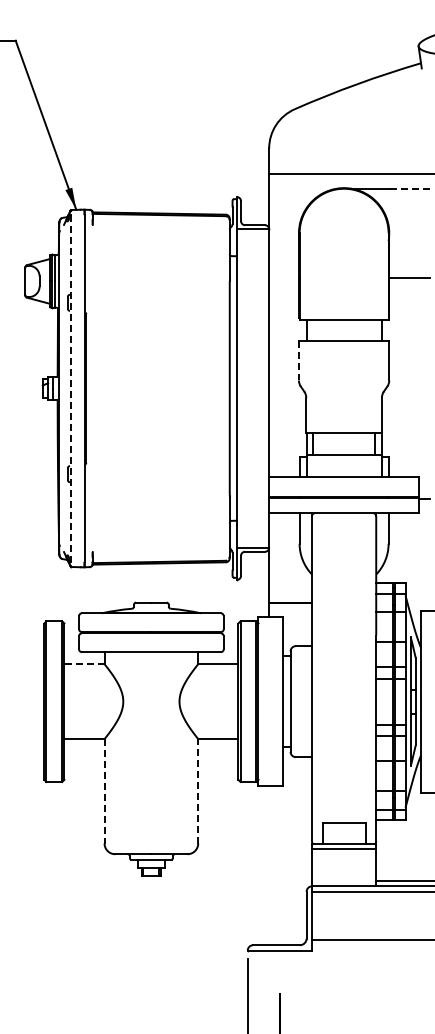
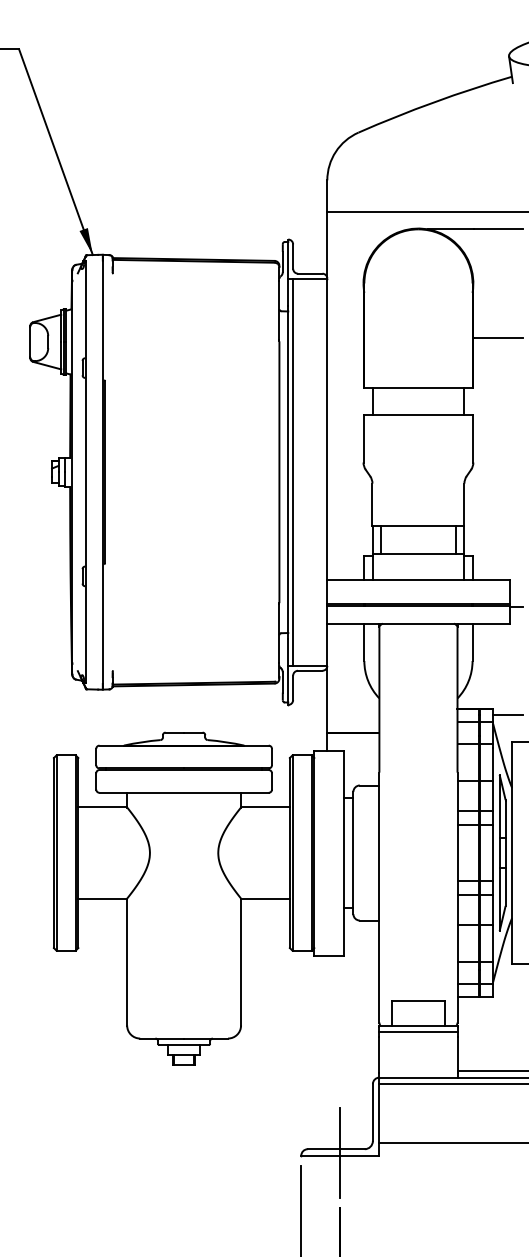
line: (409, 188) -> (497, 229), dashed -> solid
line: (298, 360) -> (362, 438), dashed -> solid
line: (241, 388) -> (293, 472), added
line: (70, 389) -> (85, 473), dashed -> solid
line: (417, 588) -> (507, 715), added
line: (84, 664) -> (102, 807), dashed -> solid
line: (198, 790) -> (241, 961), dashed -> solid
line: (104, 791) -> (127, 962), dashed -> solid
line: (279, 947) -> (339, 1151), added

